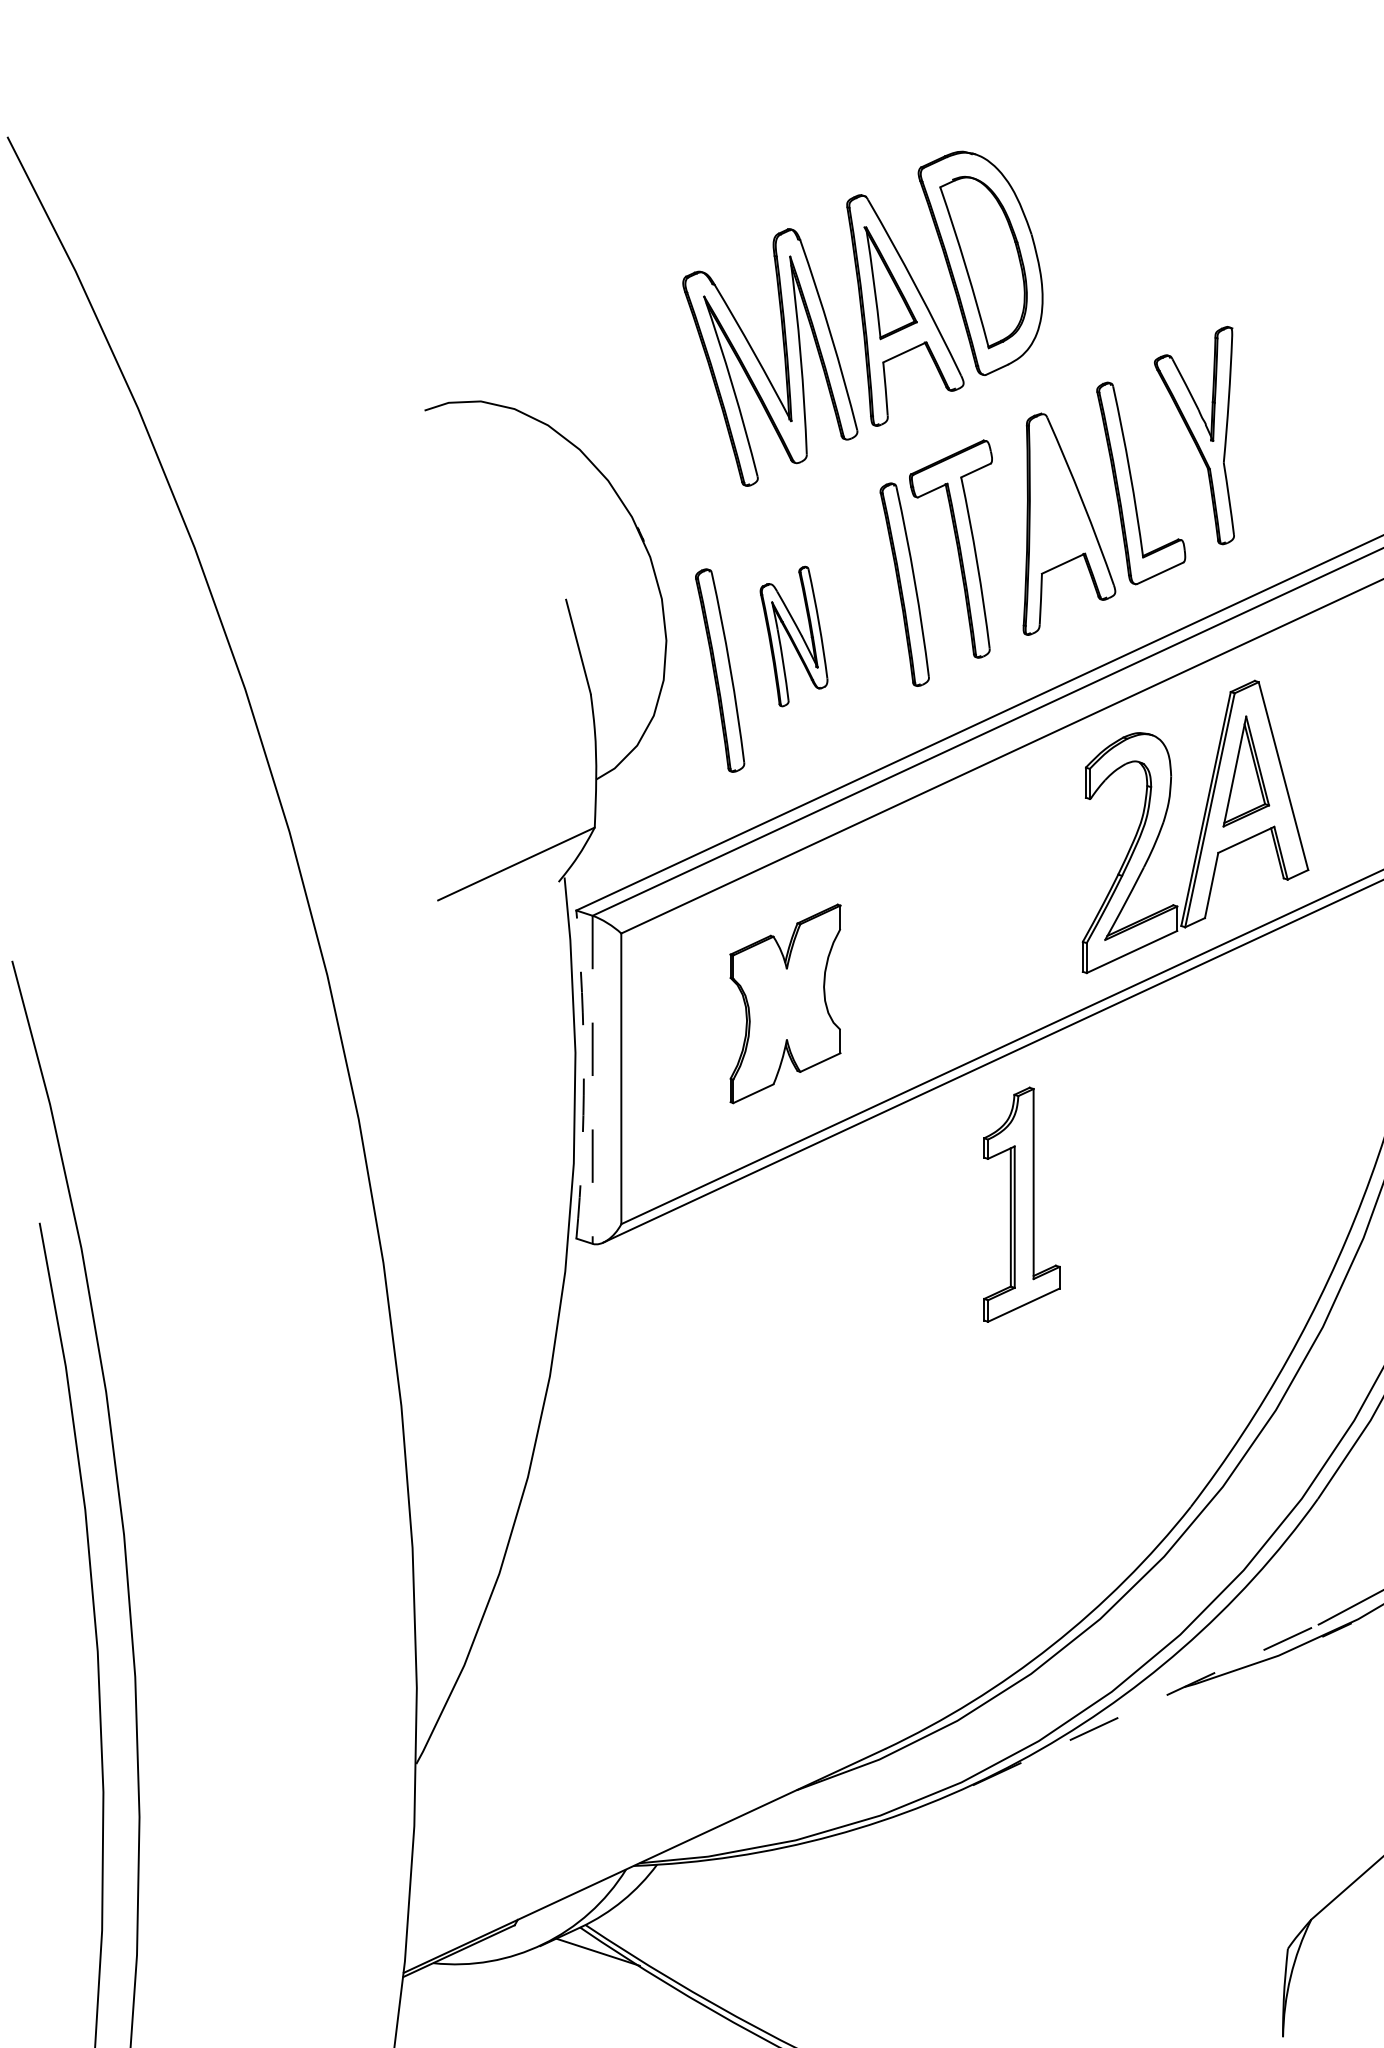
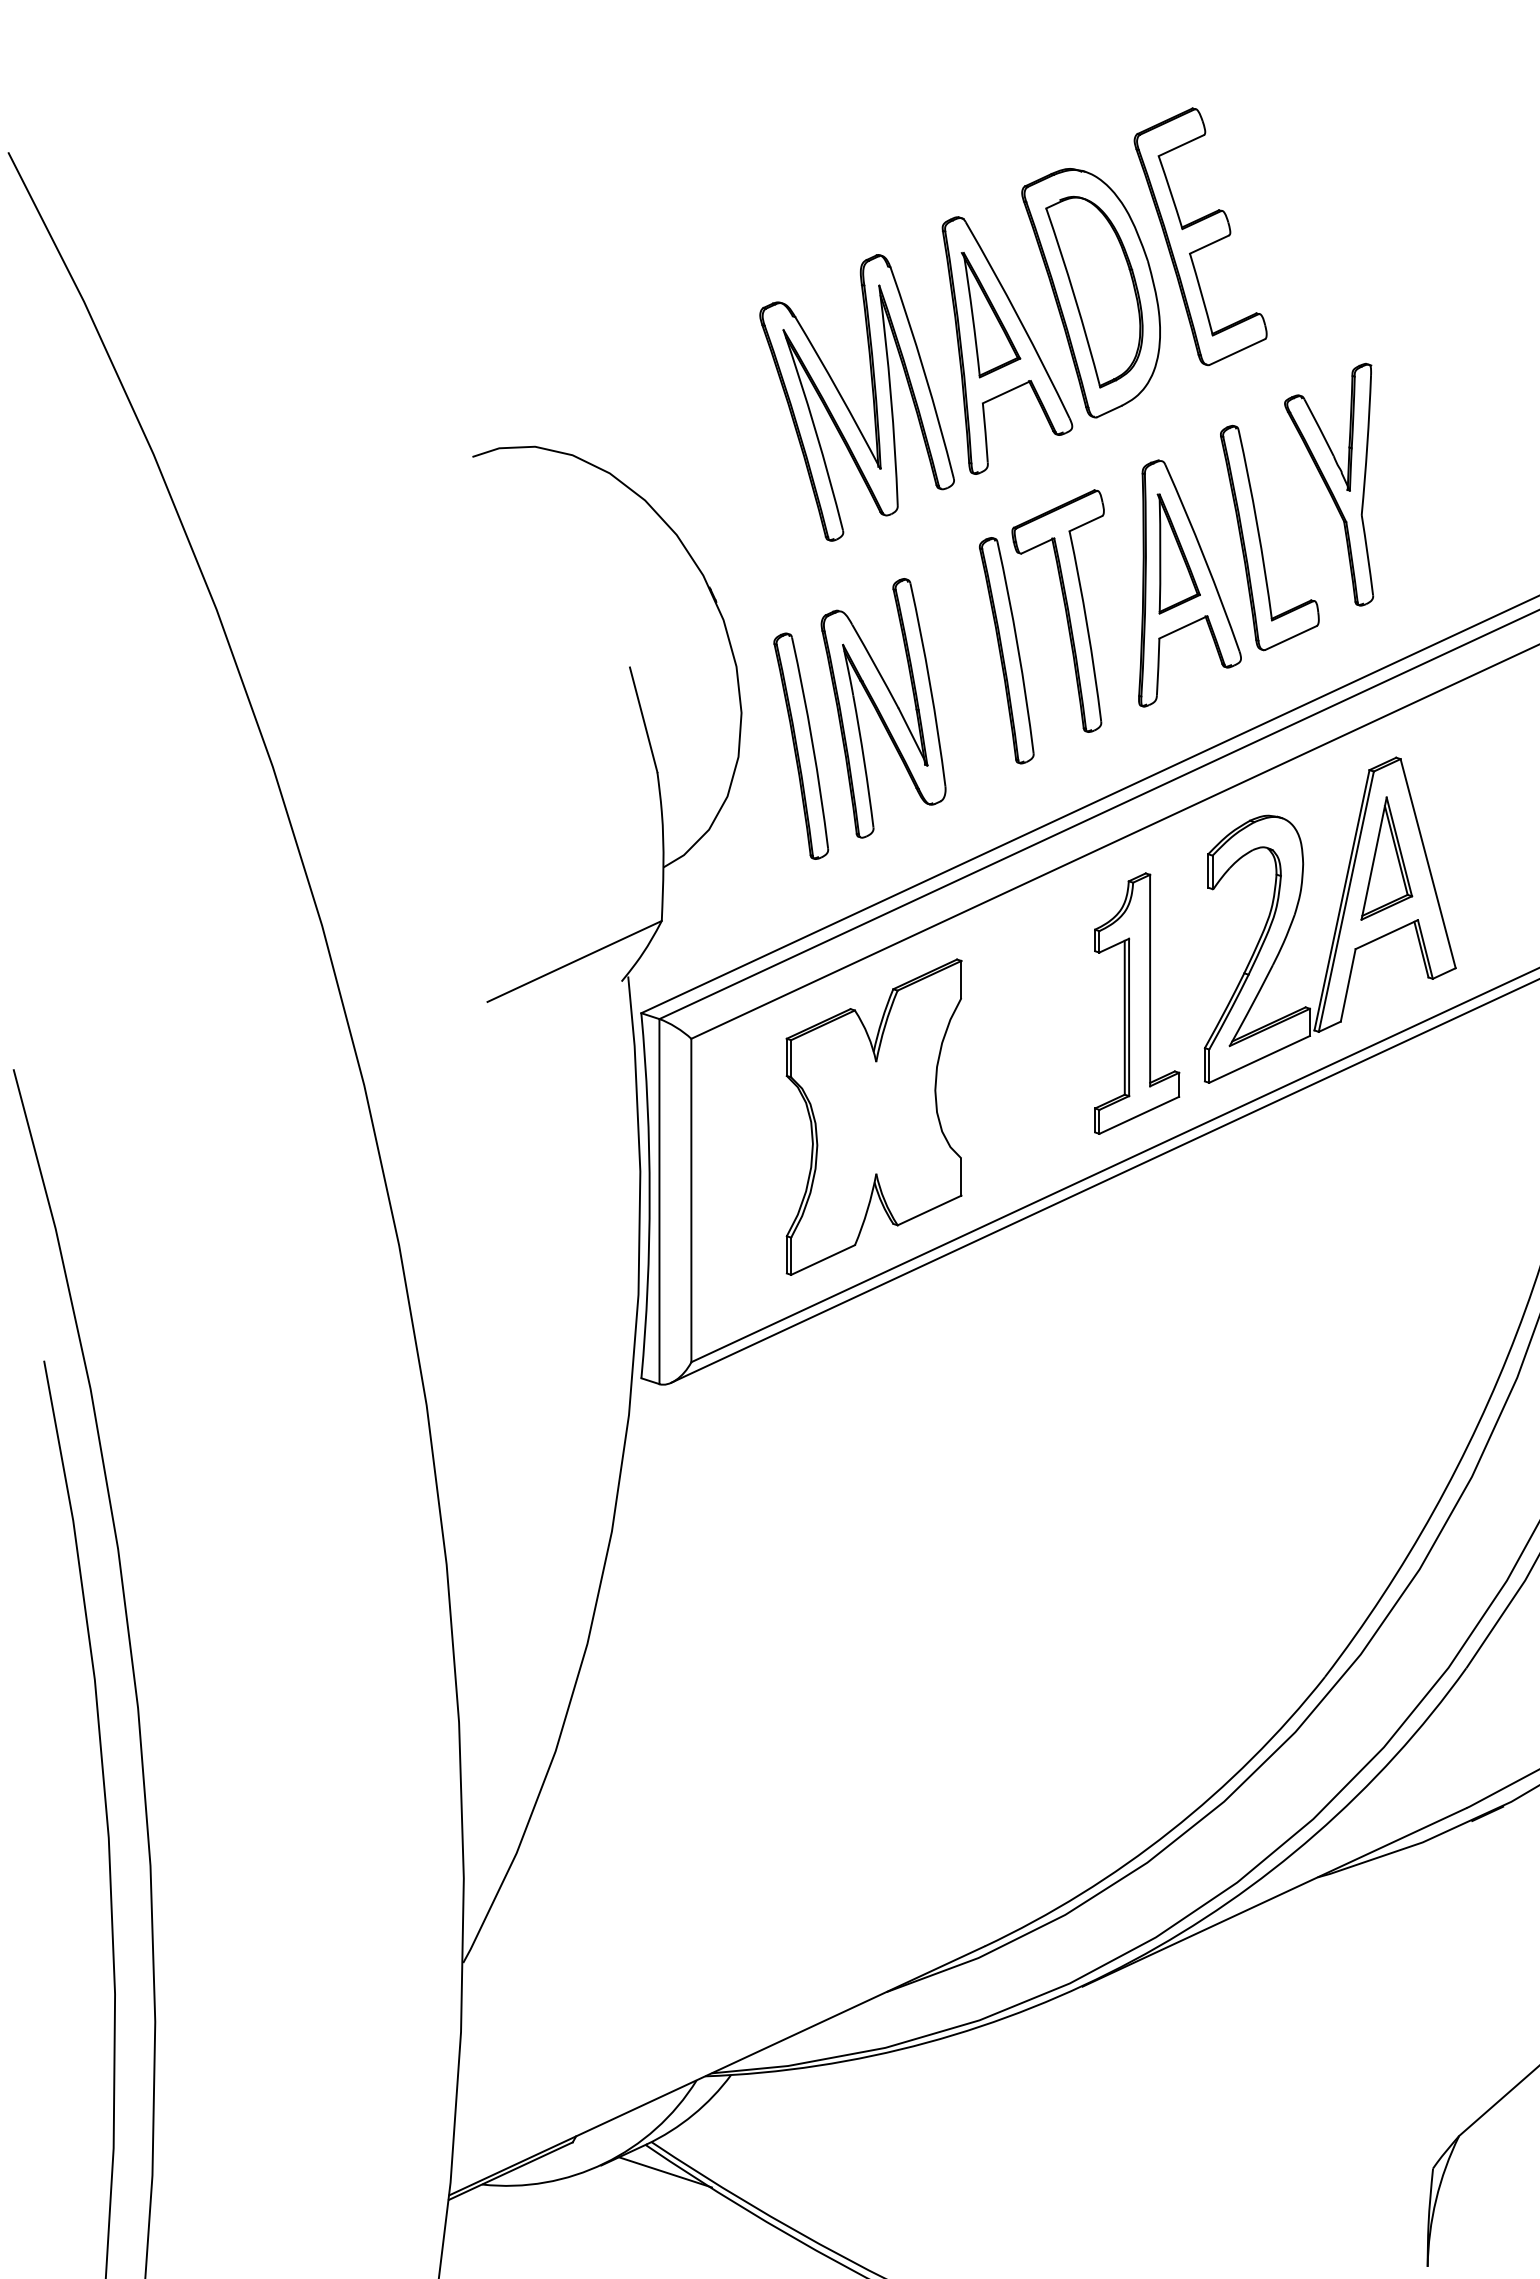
part: (1078, 212) -> (1200, 236), added
part: (1059, 497) -> (1178, 553), added
part: (794, 636) -> (883, 708), size x1.67
part: (785, 1003) -> (873, 1116), size x1.43
arc: (583, 1074) -> (649, 1195), dashed -> solid
line: (592, 1079) -> (659, 1201), dashed -> solid
part: (1022, 1204) -> (1137, 1003), moved
line: (1145, 1705) -> (1274, 1897), dashed -> solid

